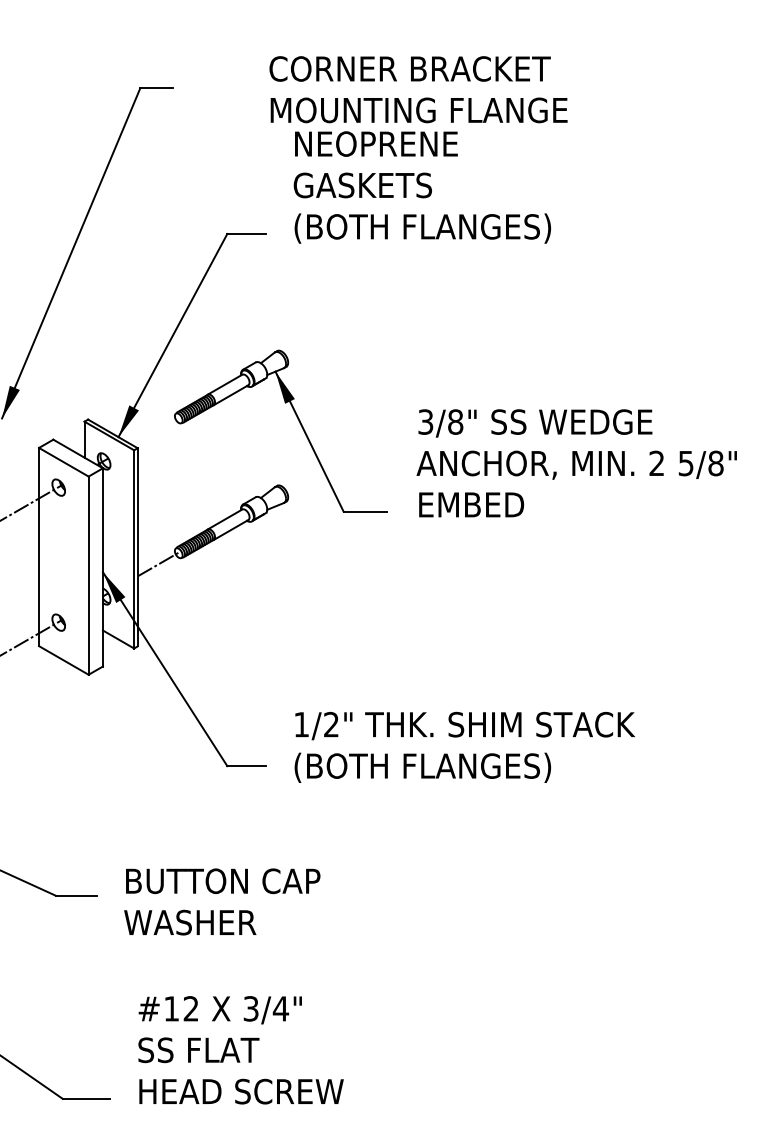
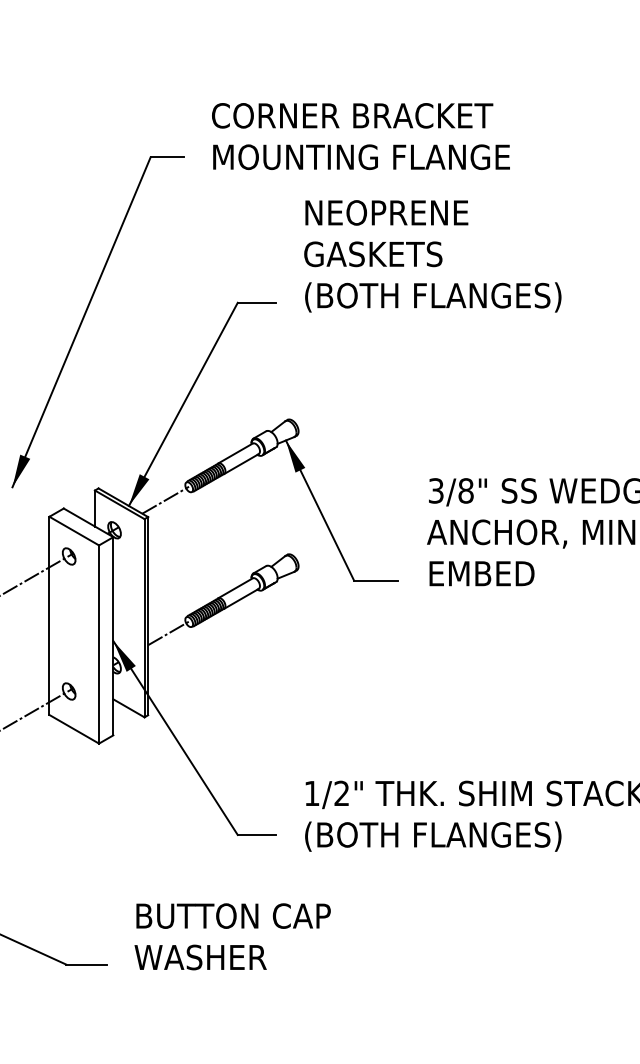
text: (418, 89) -> (360, 136), moved
line: (154, 430) -> (164, 499), added
text: (222, 901) -> (232, 936), moved

